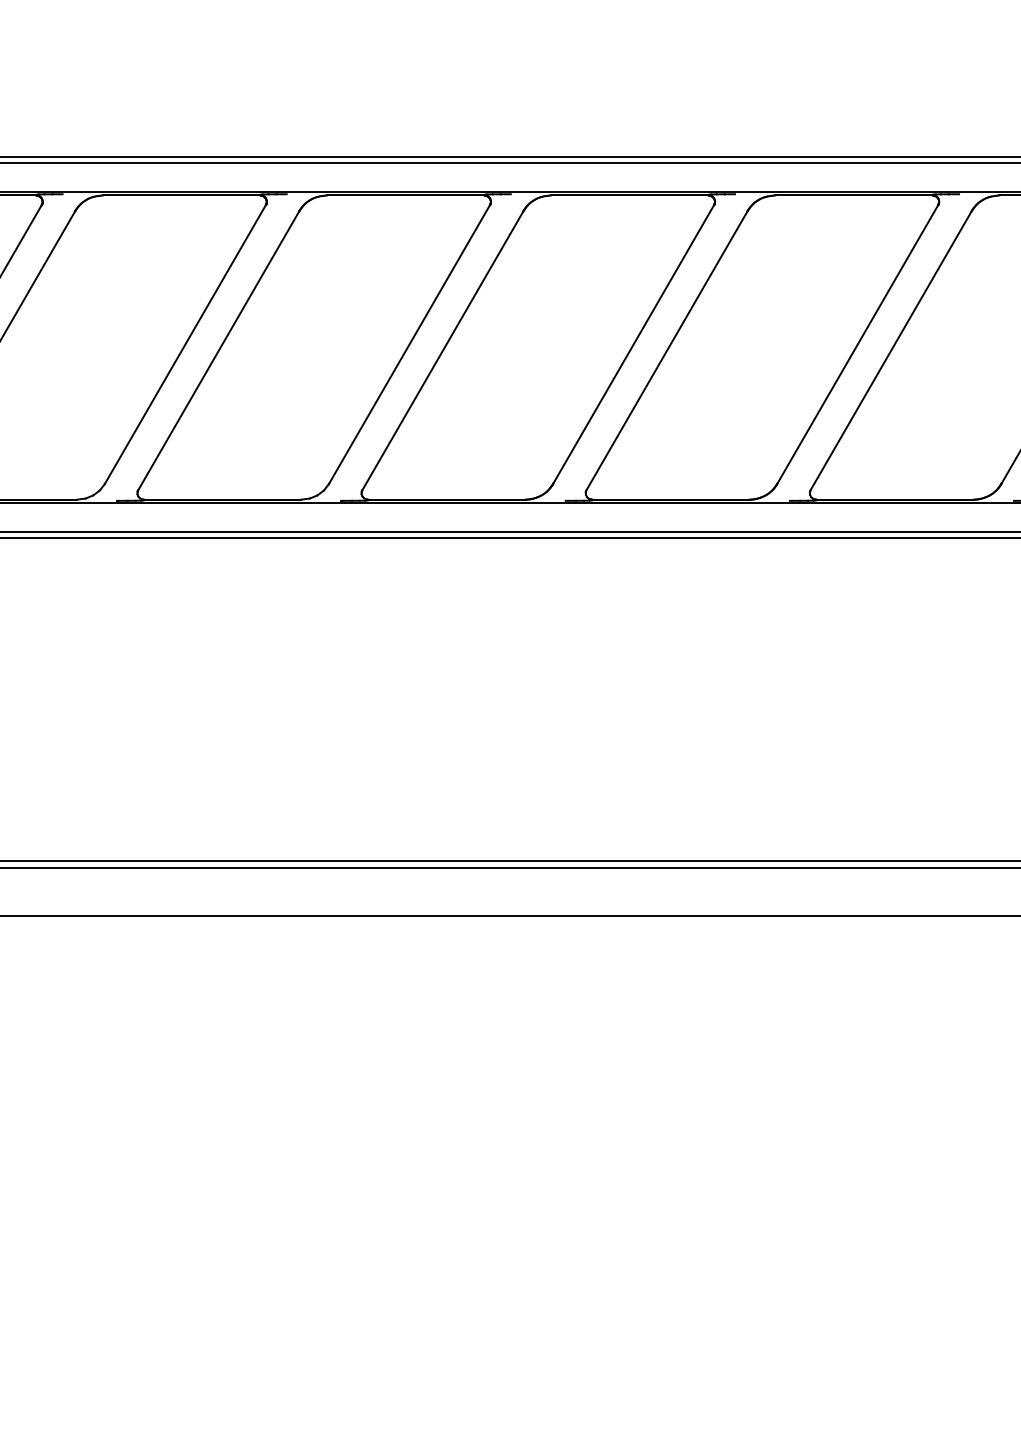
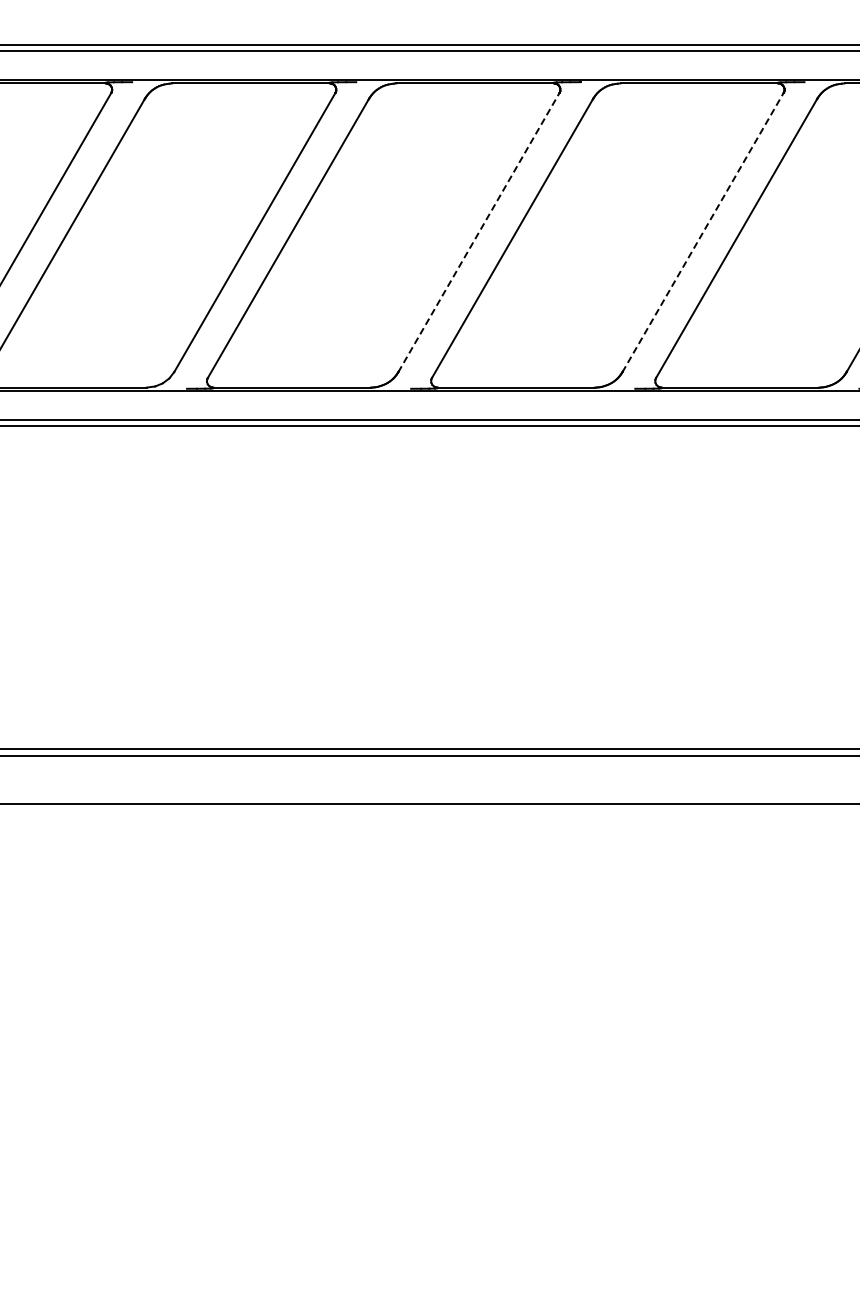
line: (633, 344) -> (478, 232), solid -> dashed
line: (857, 344) -> (702, 232), solid -> dashed

